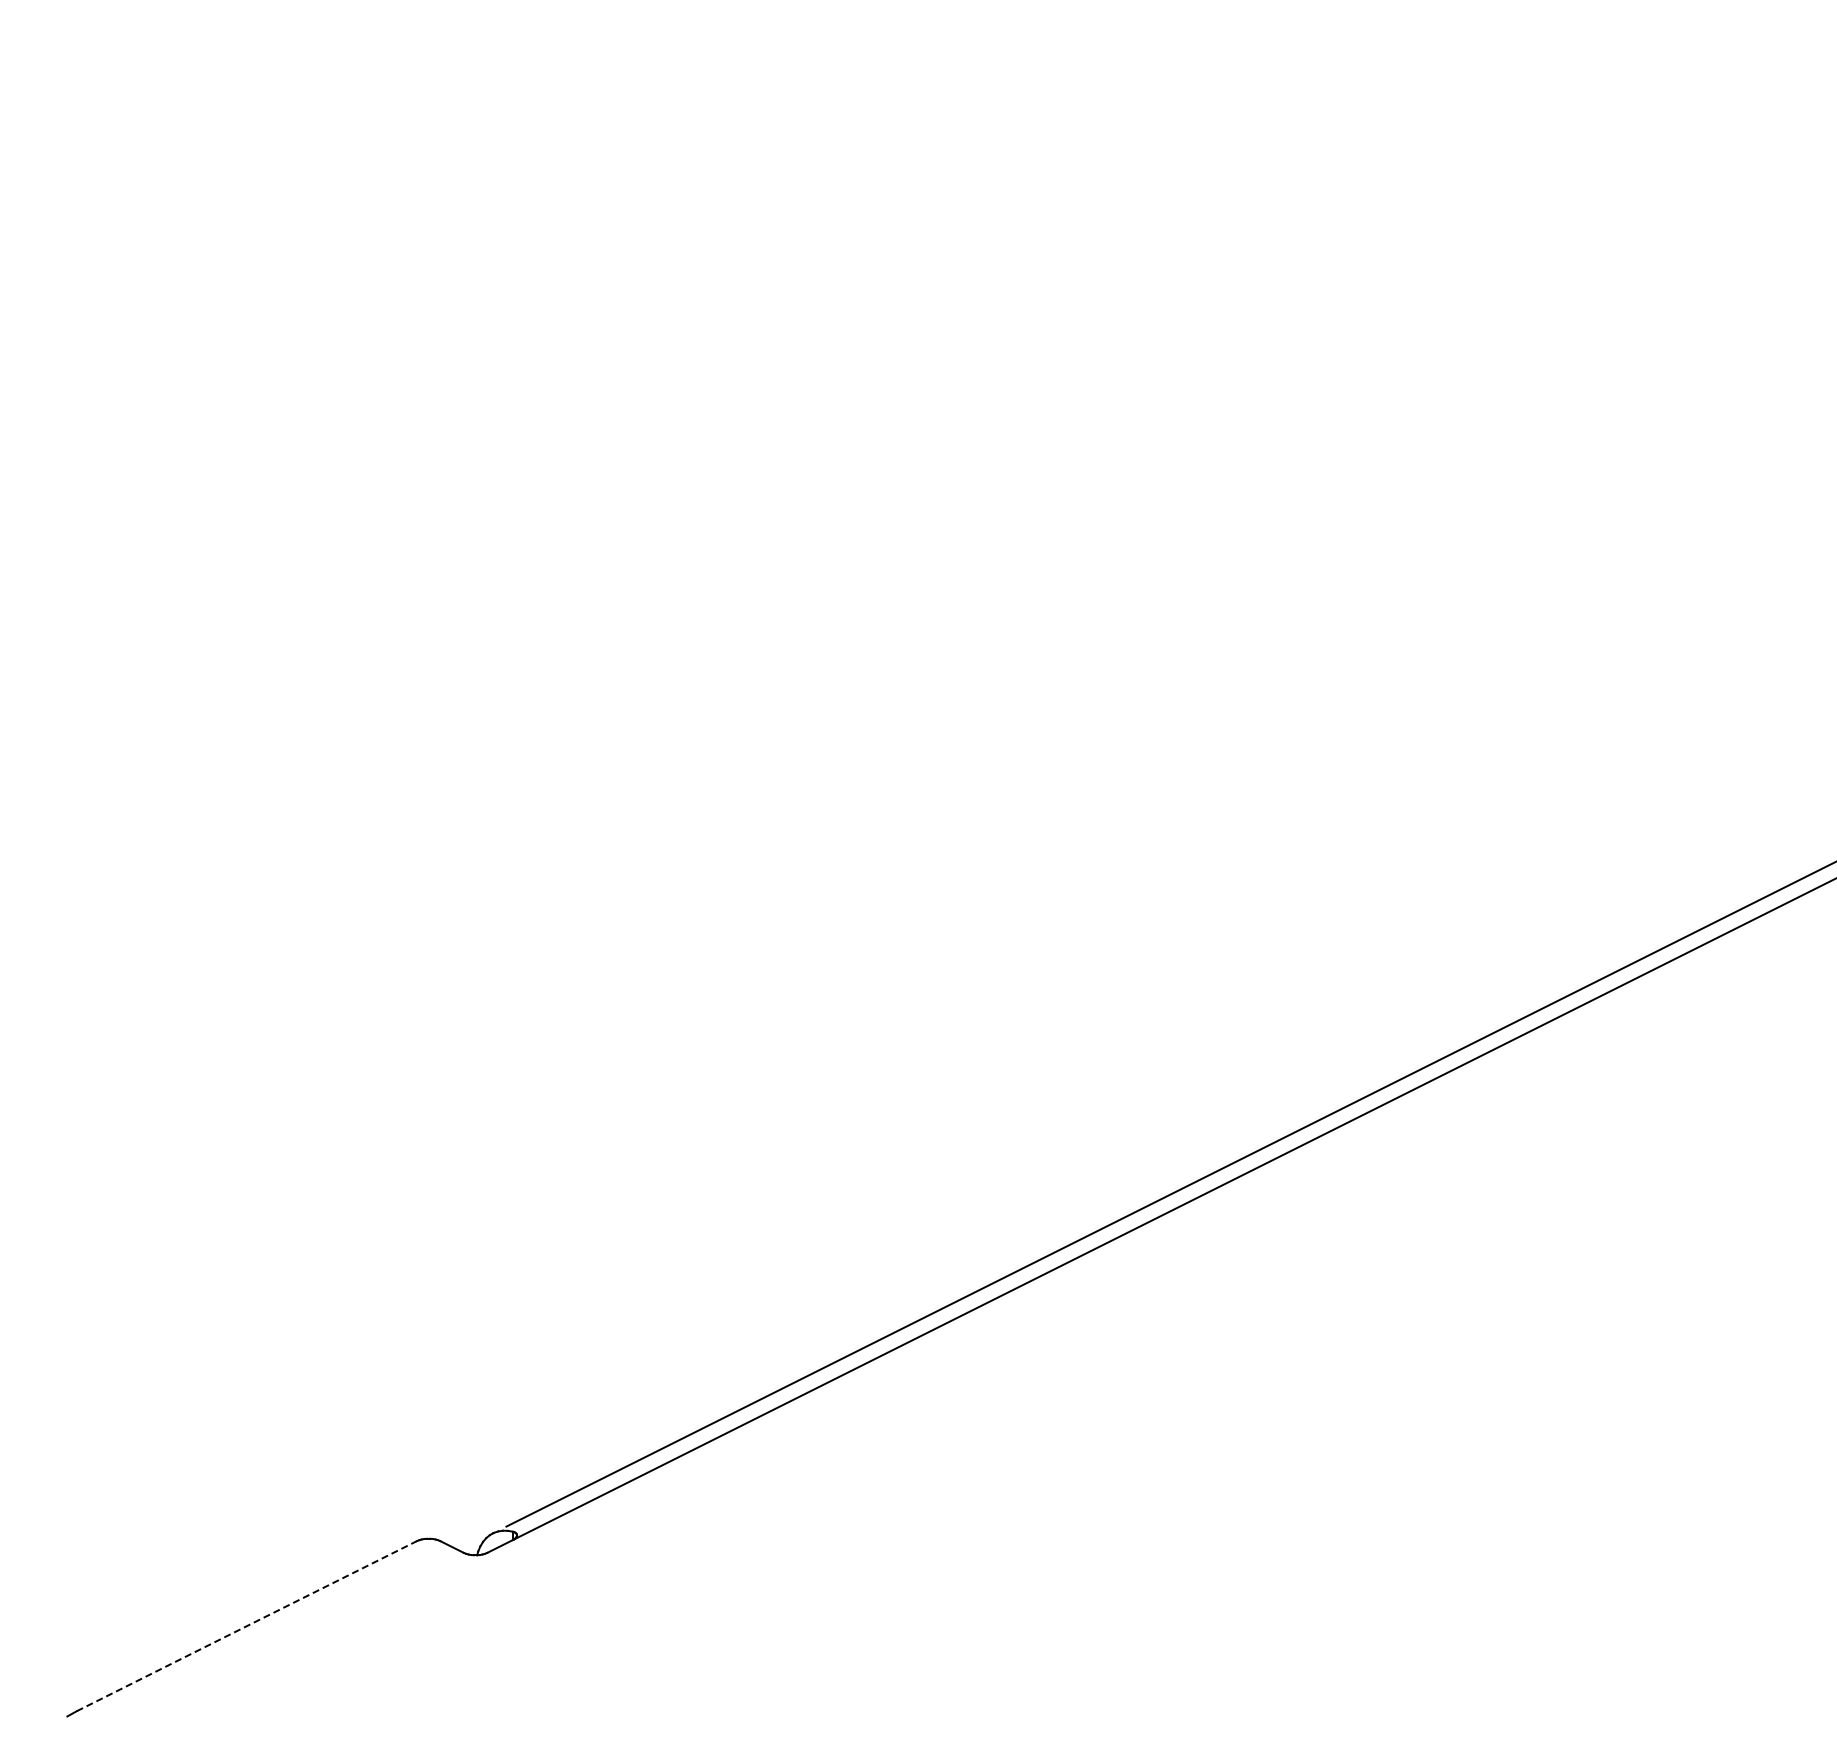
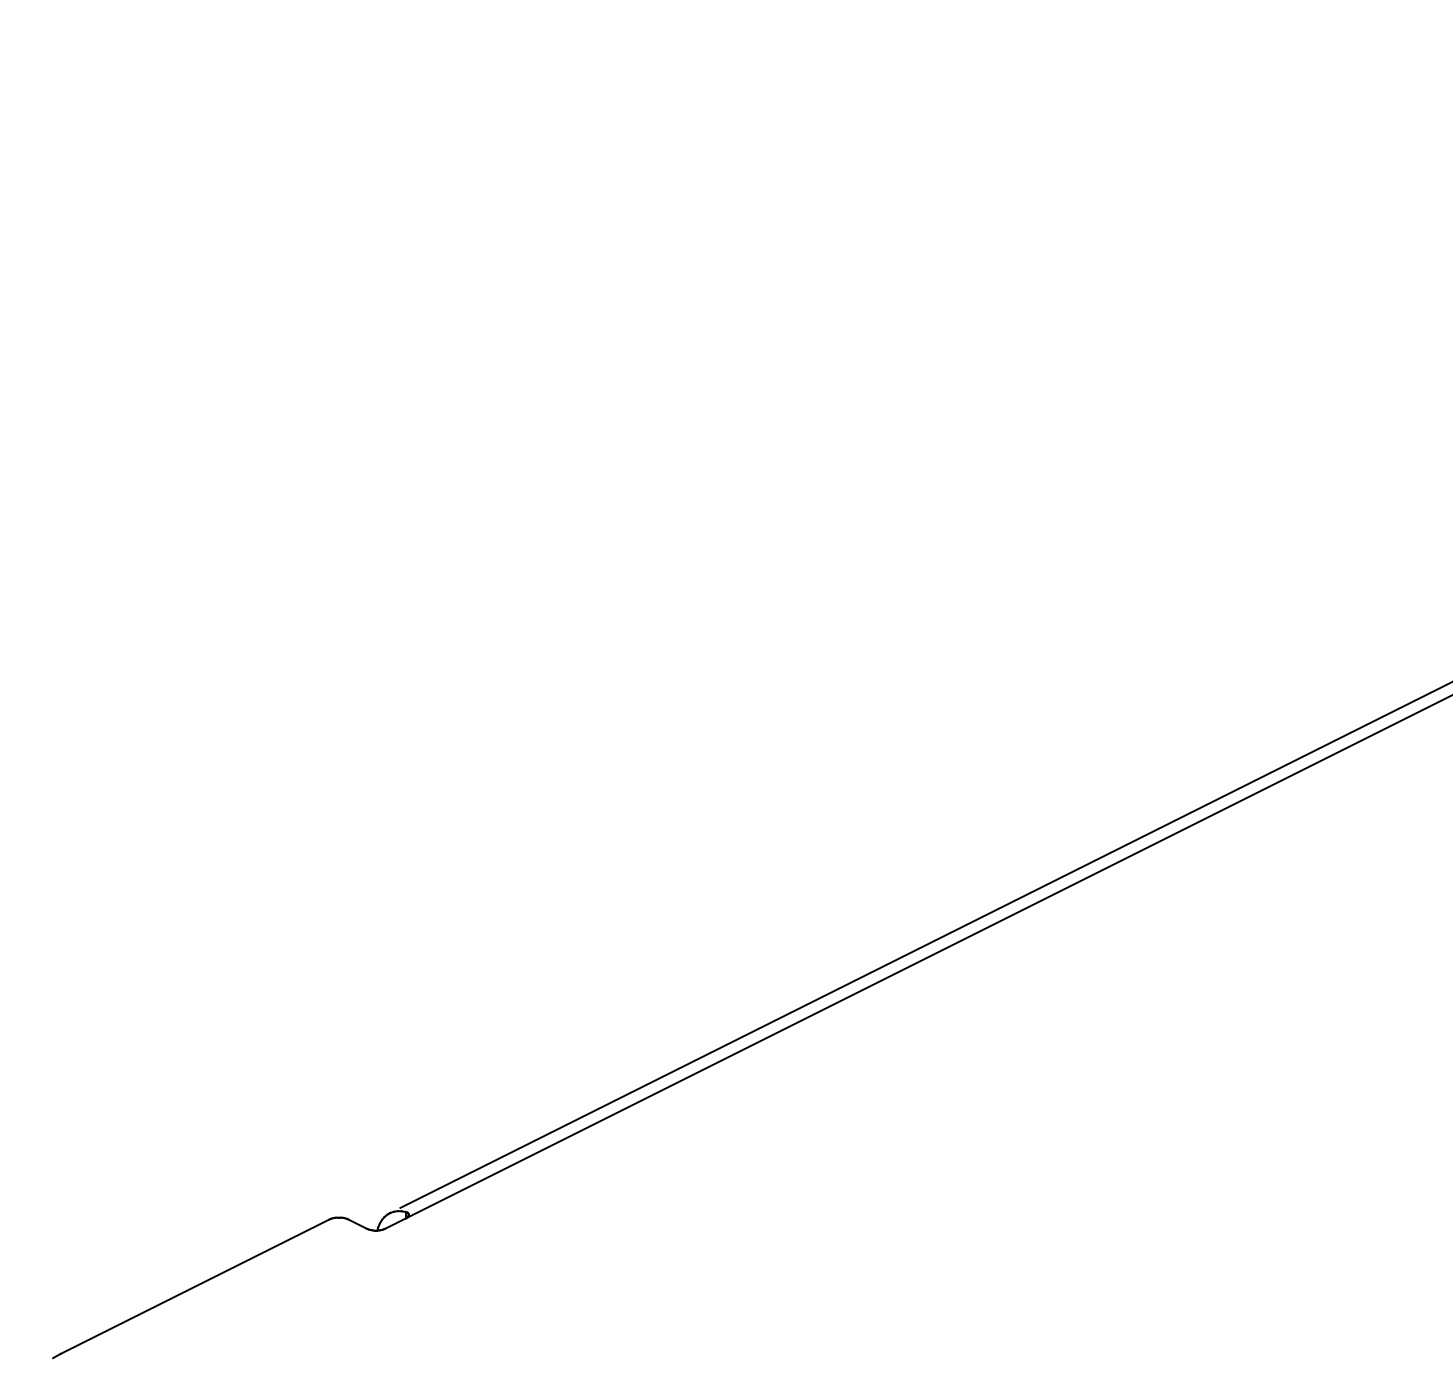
line: (247, 1625) -> (195, 1286), dashed -> solid

